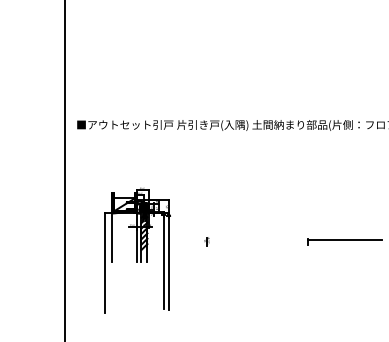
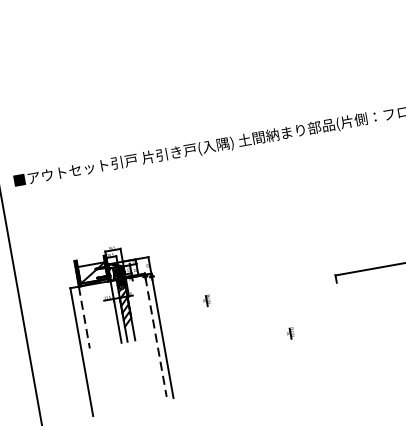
line: (112, 238) -> (85, 318), solid -> dashed
line: (163, 261) -> (155, 336), solid -> dashed
part: (265, 277) -> (290, 333), added

